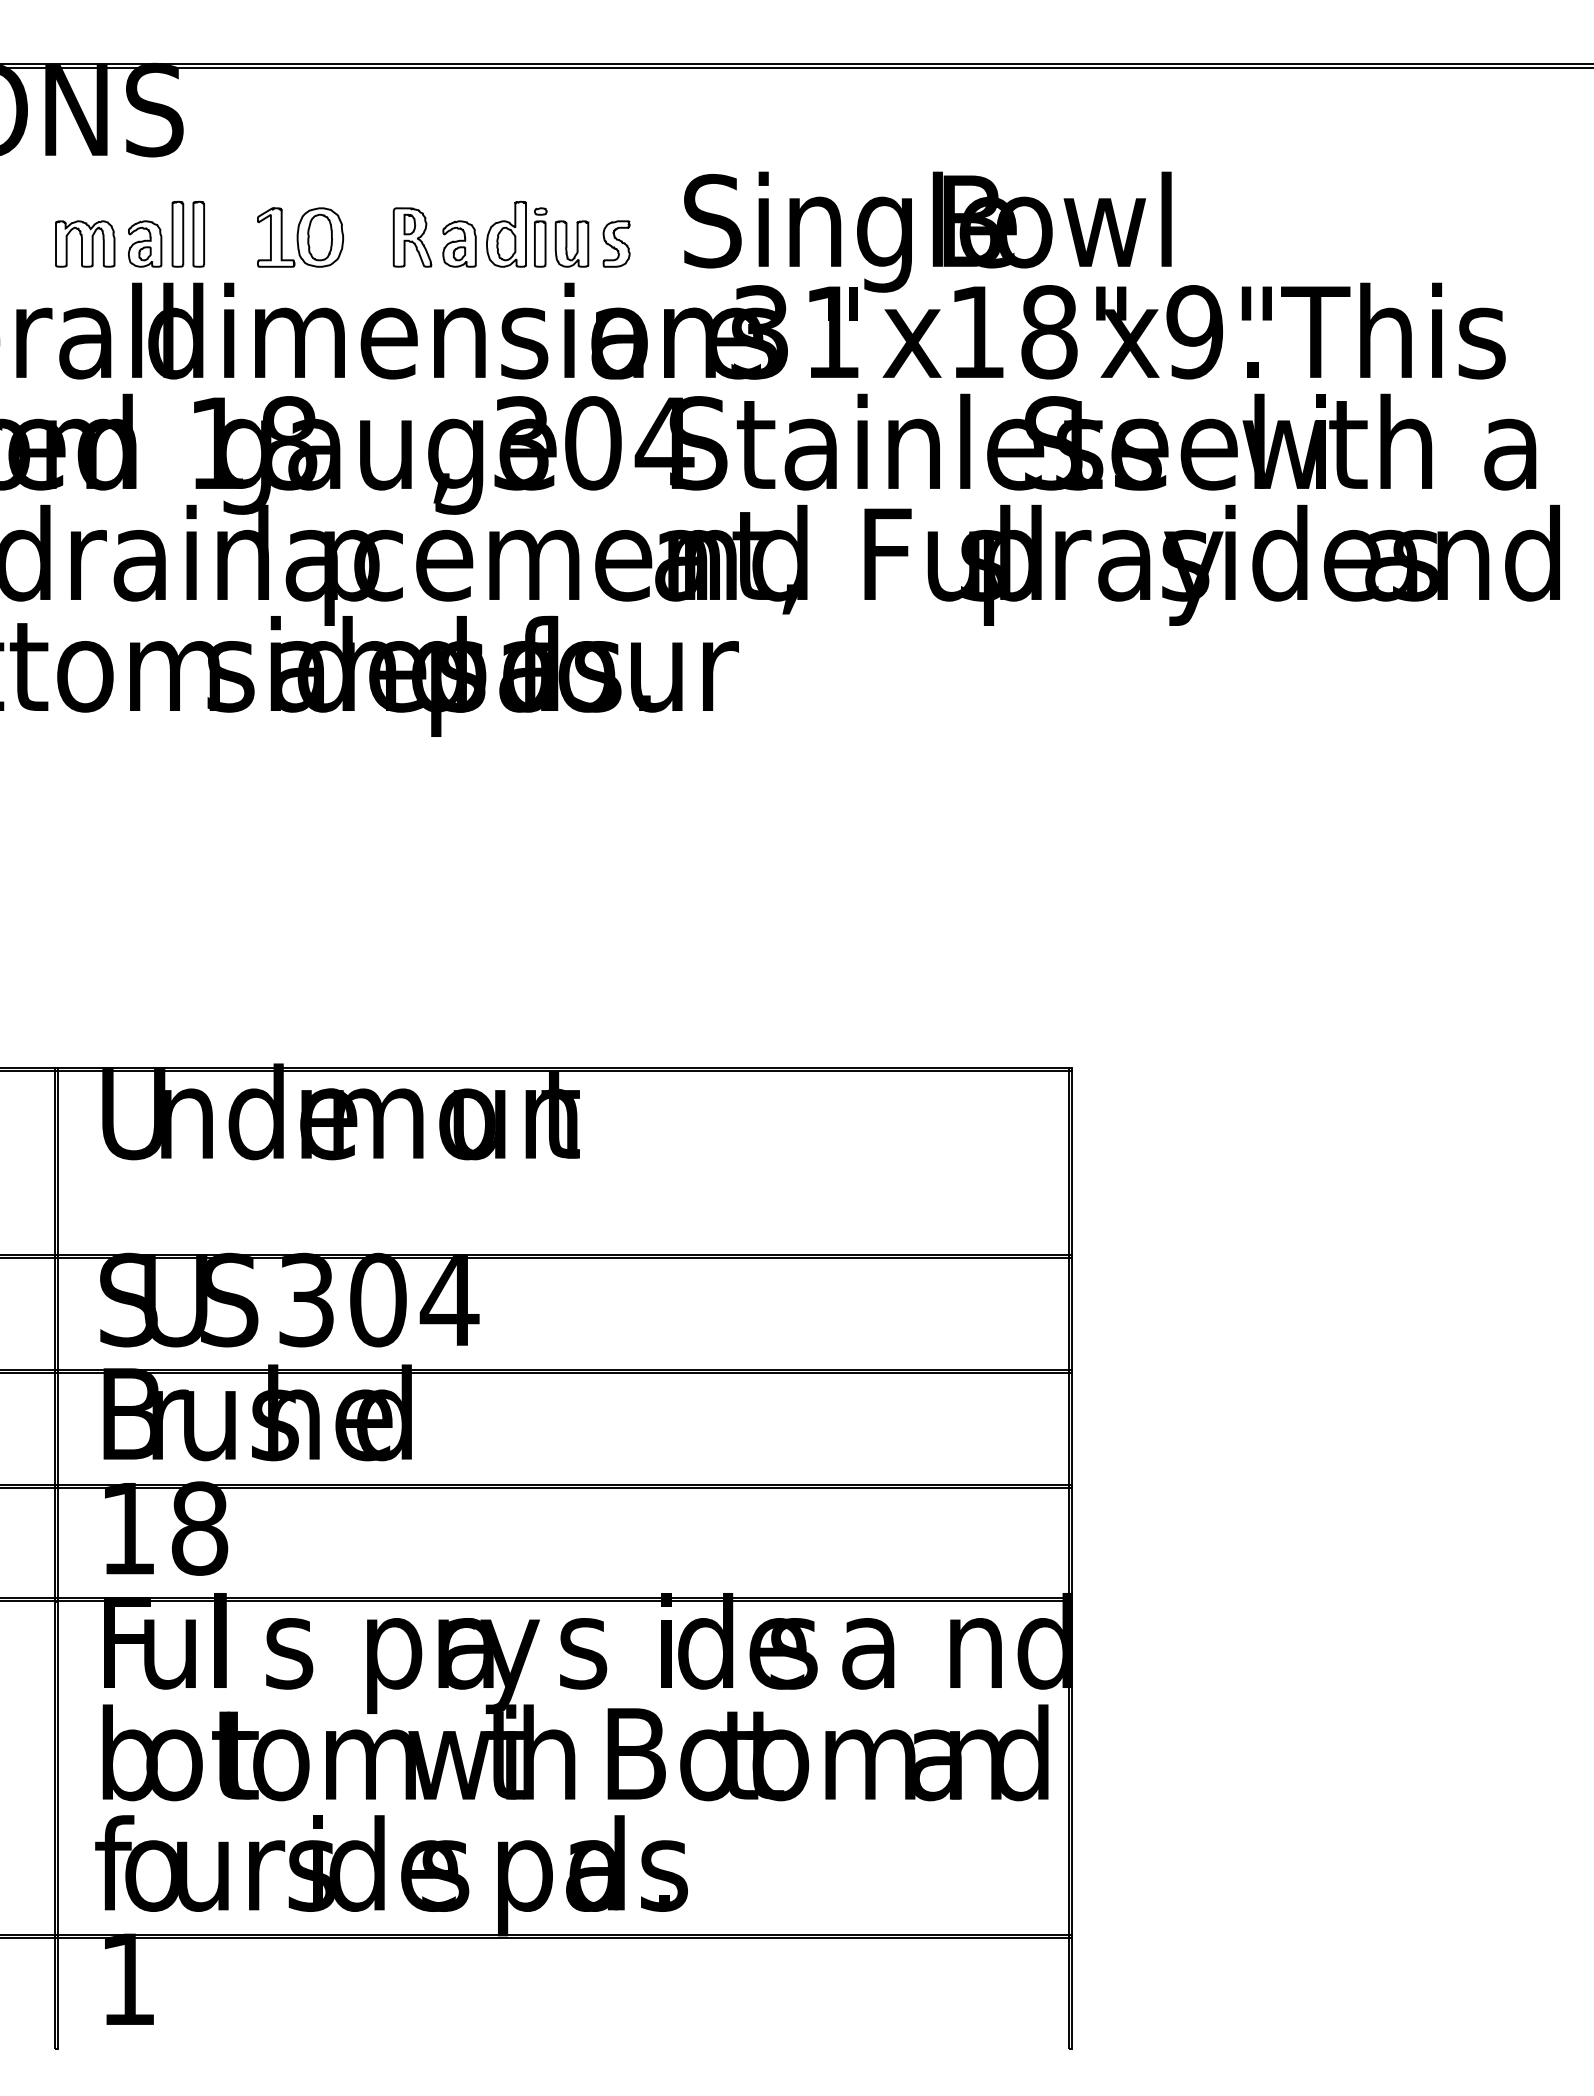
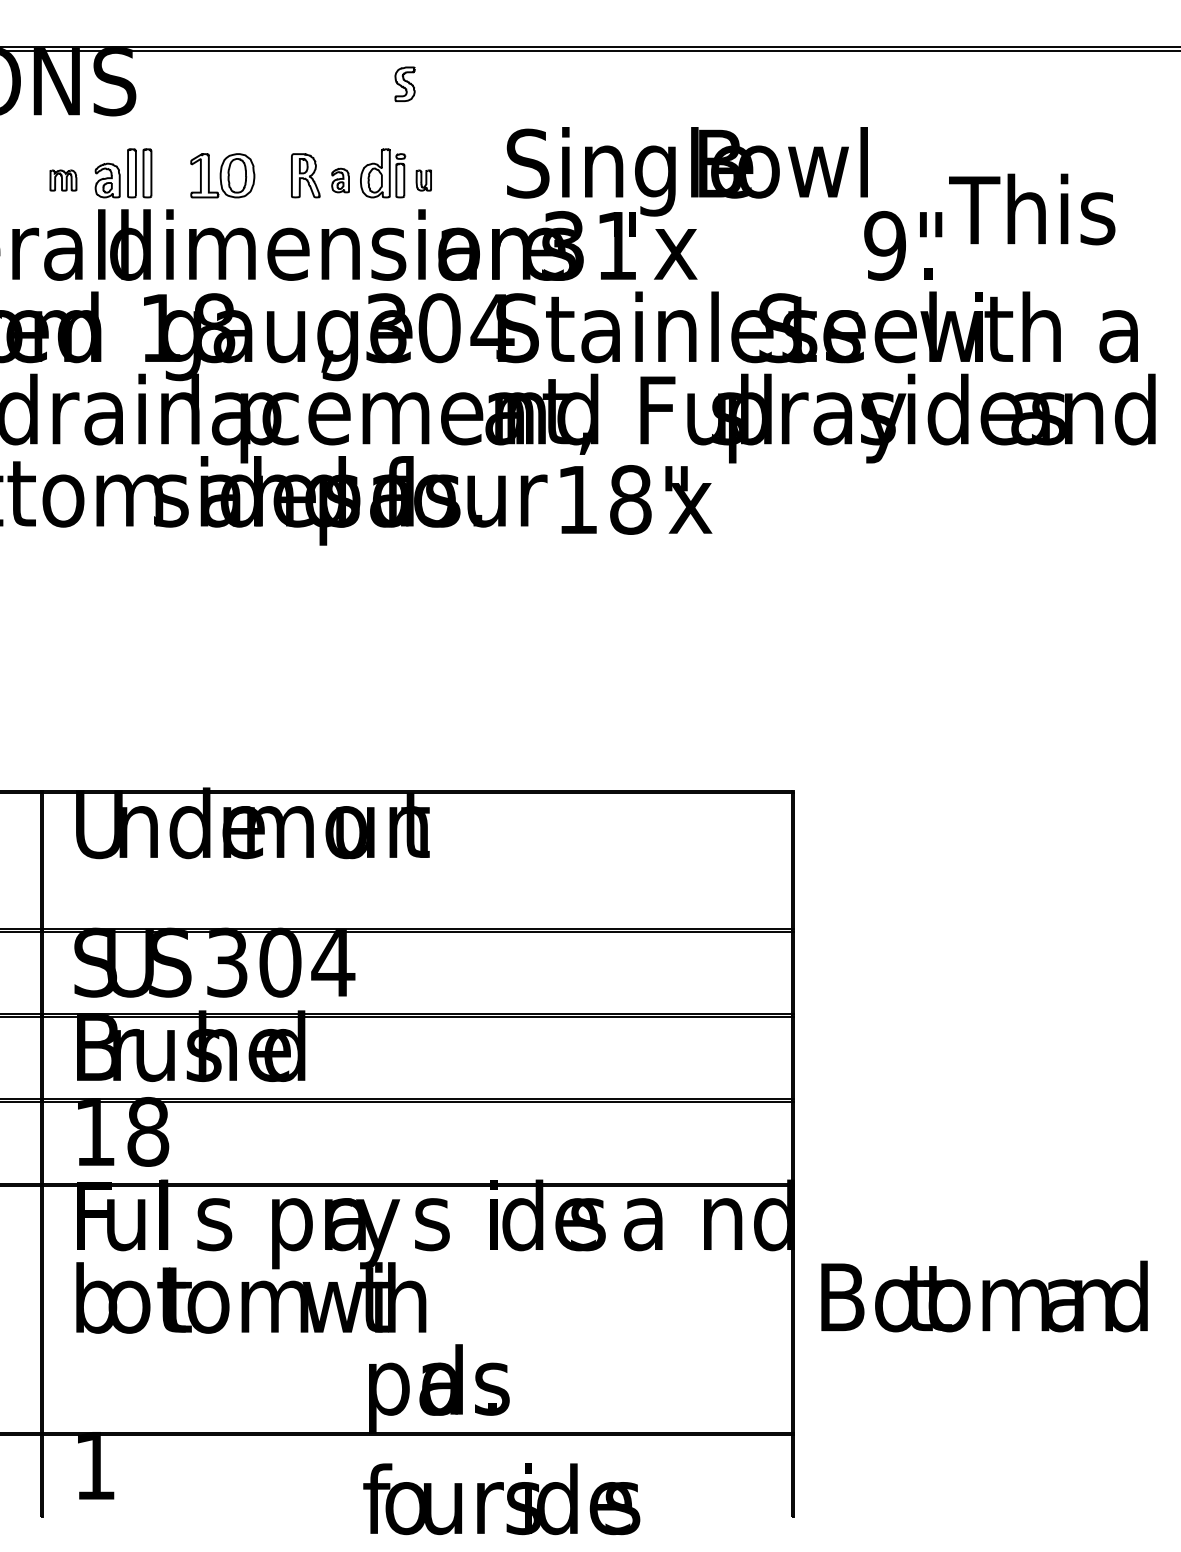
part: (85, 243) -> (63, 180), size x0.6
part: (459, 243) -> (340, 180), size x0.7
part: (571, 243) -> (423, 180), size x0.6
part: (616, 243) -> (404, 83), moved
text: (1393, 330) -> (1032, 209), moved
text: (1056, 332) -> (636, 500), moved
text: (827, 1752) -> (984, 1296), moved
text: (282, 1863) -> (501, 1499), moved

